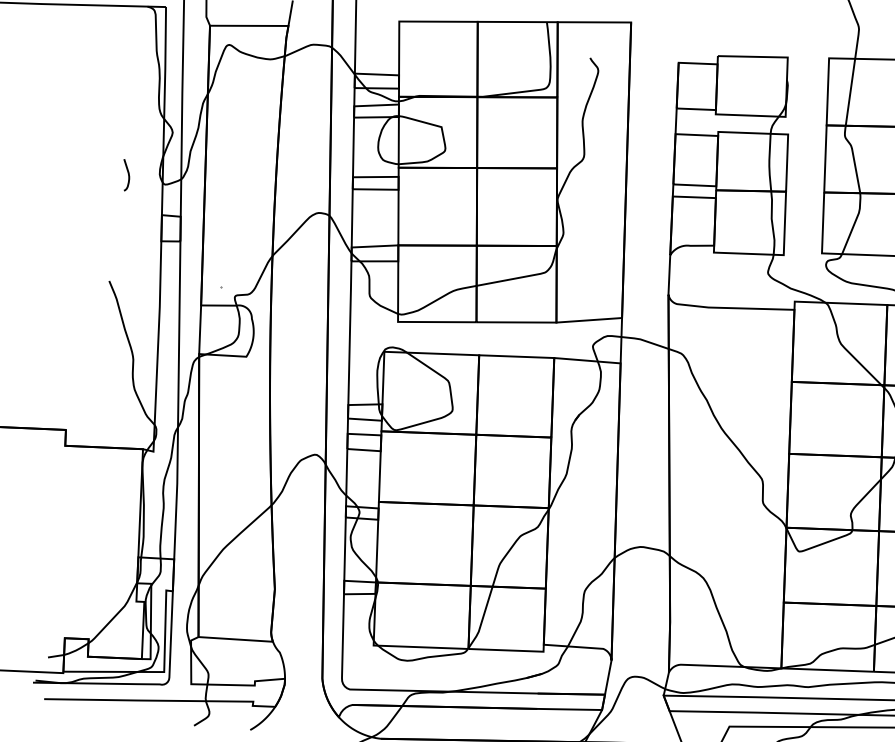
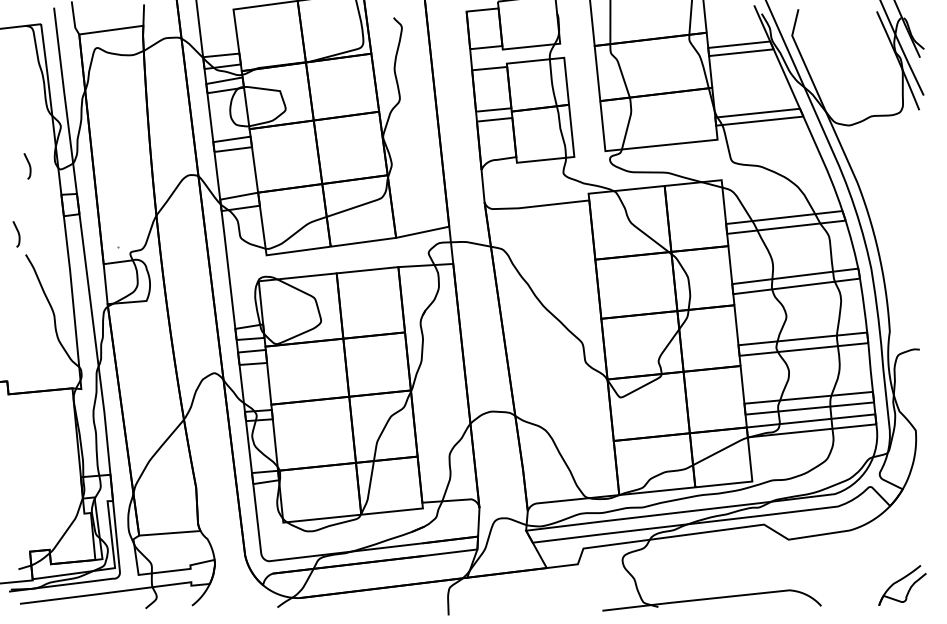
curve: (102, 254) -> (17, 233), added

